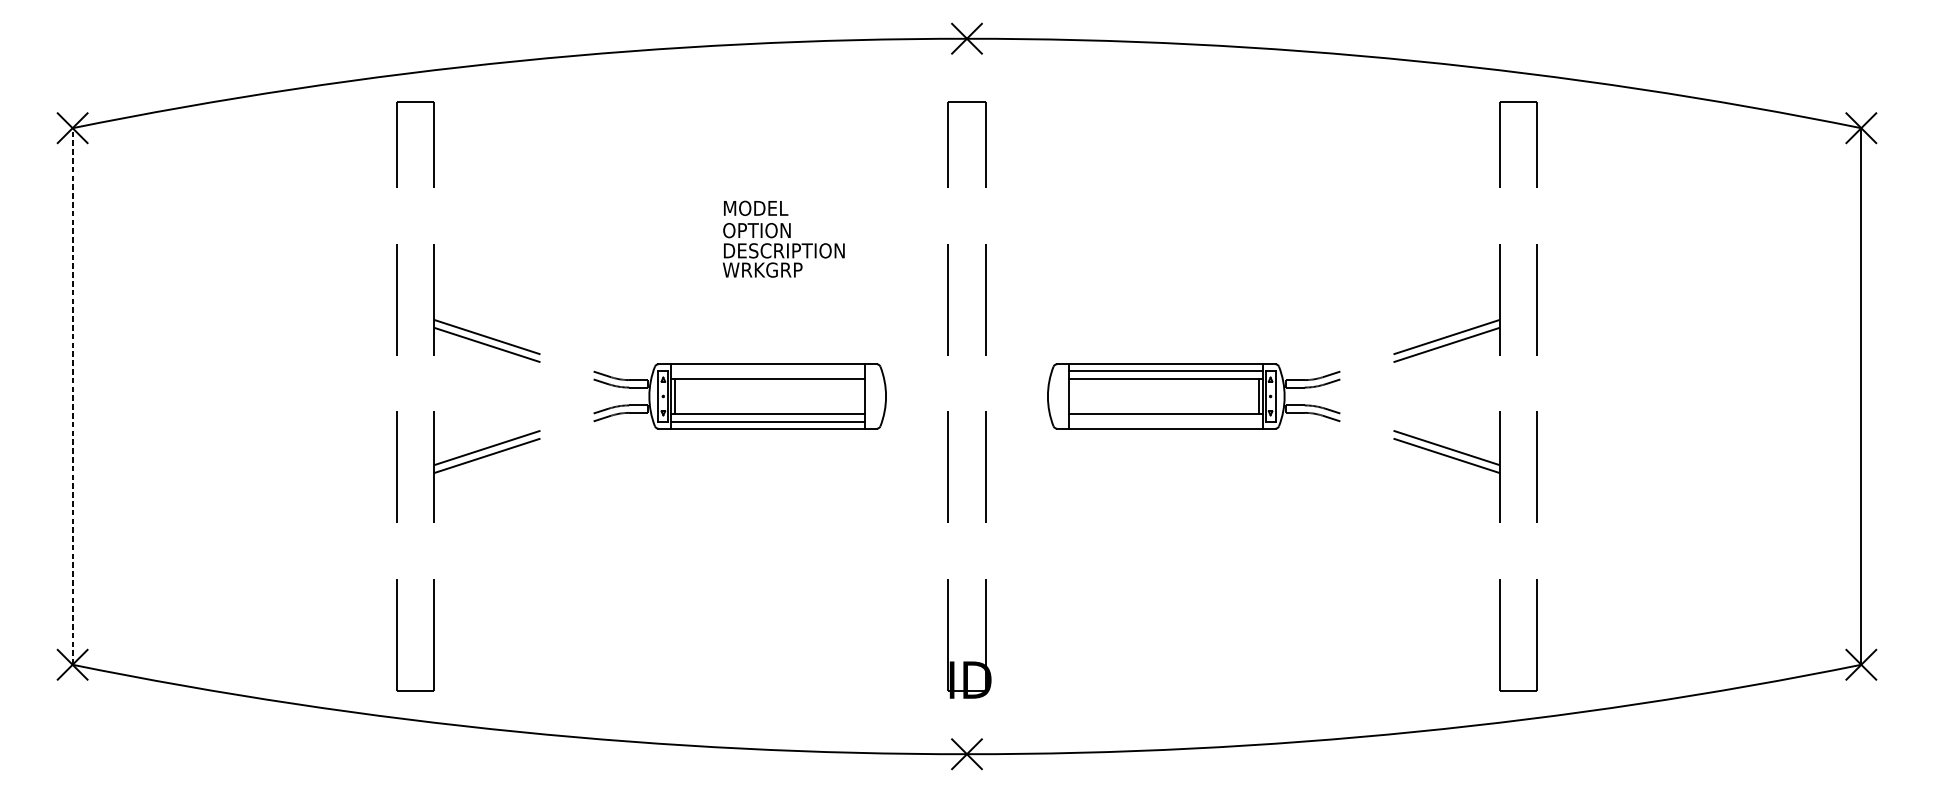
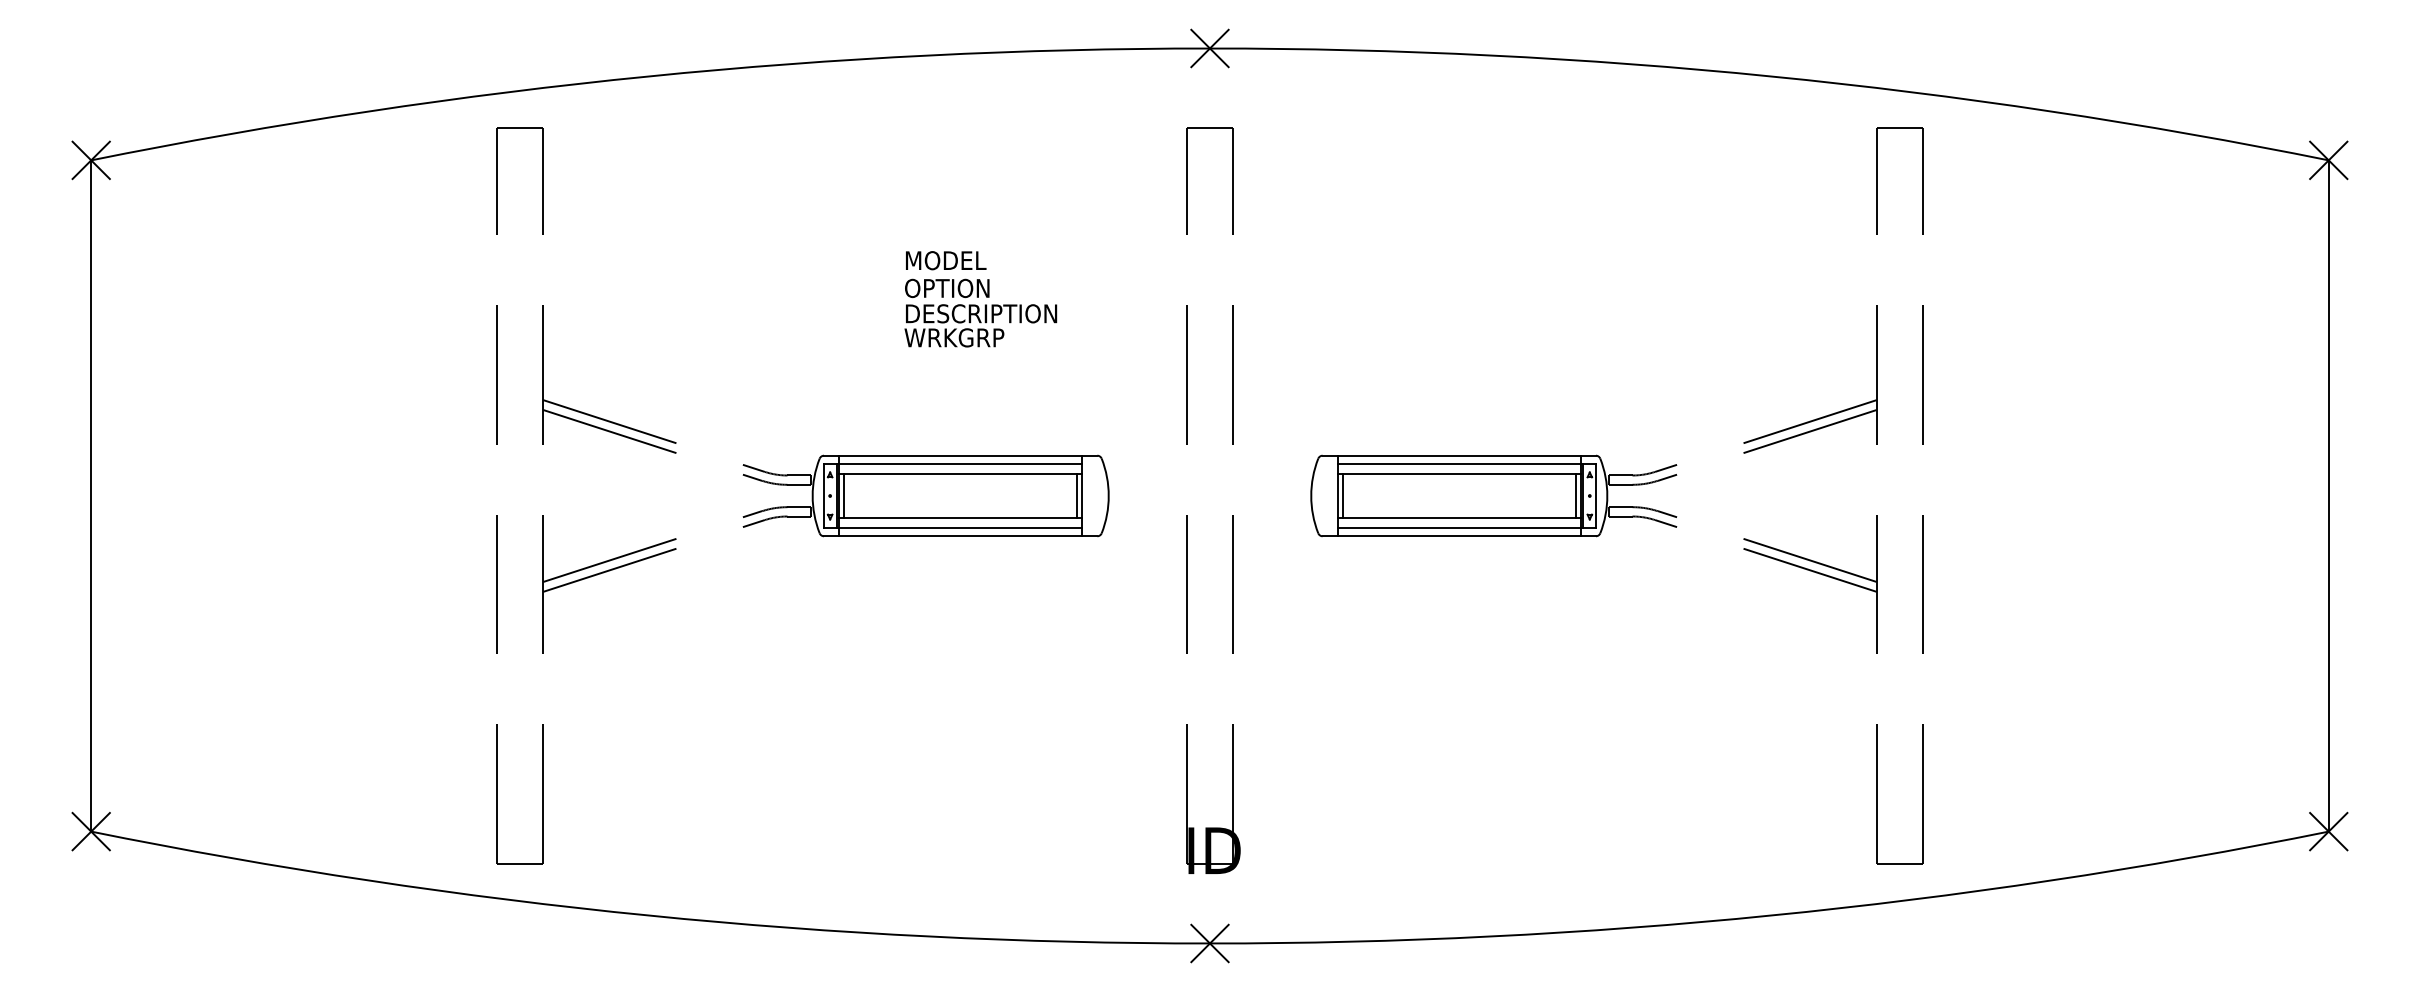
line: (767, 370) -> (960, 463), added
line: (72, 396) -> (91, 496), dashed -> solid
line: (861, 396) -> (1077, 495), added
line: (1072, 396) -> (1342, 495), added
line: (1166, 422) -> (1459, 528), added

